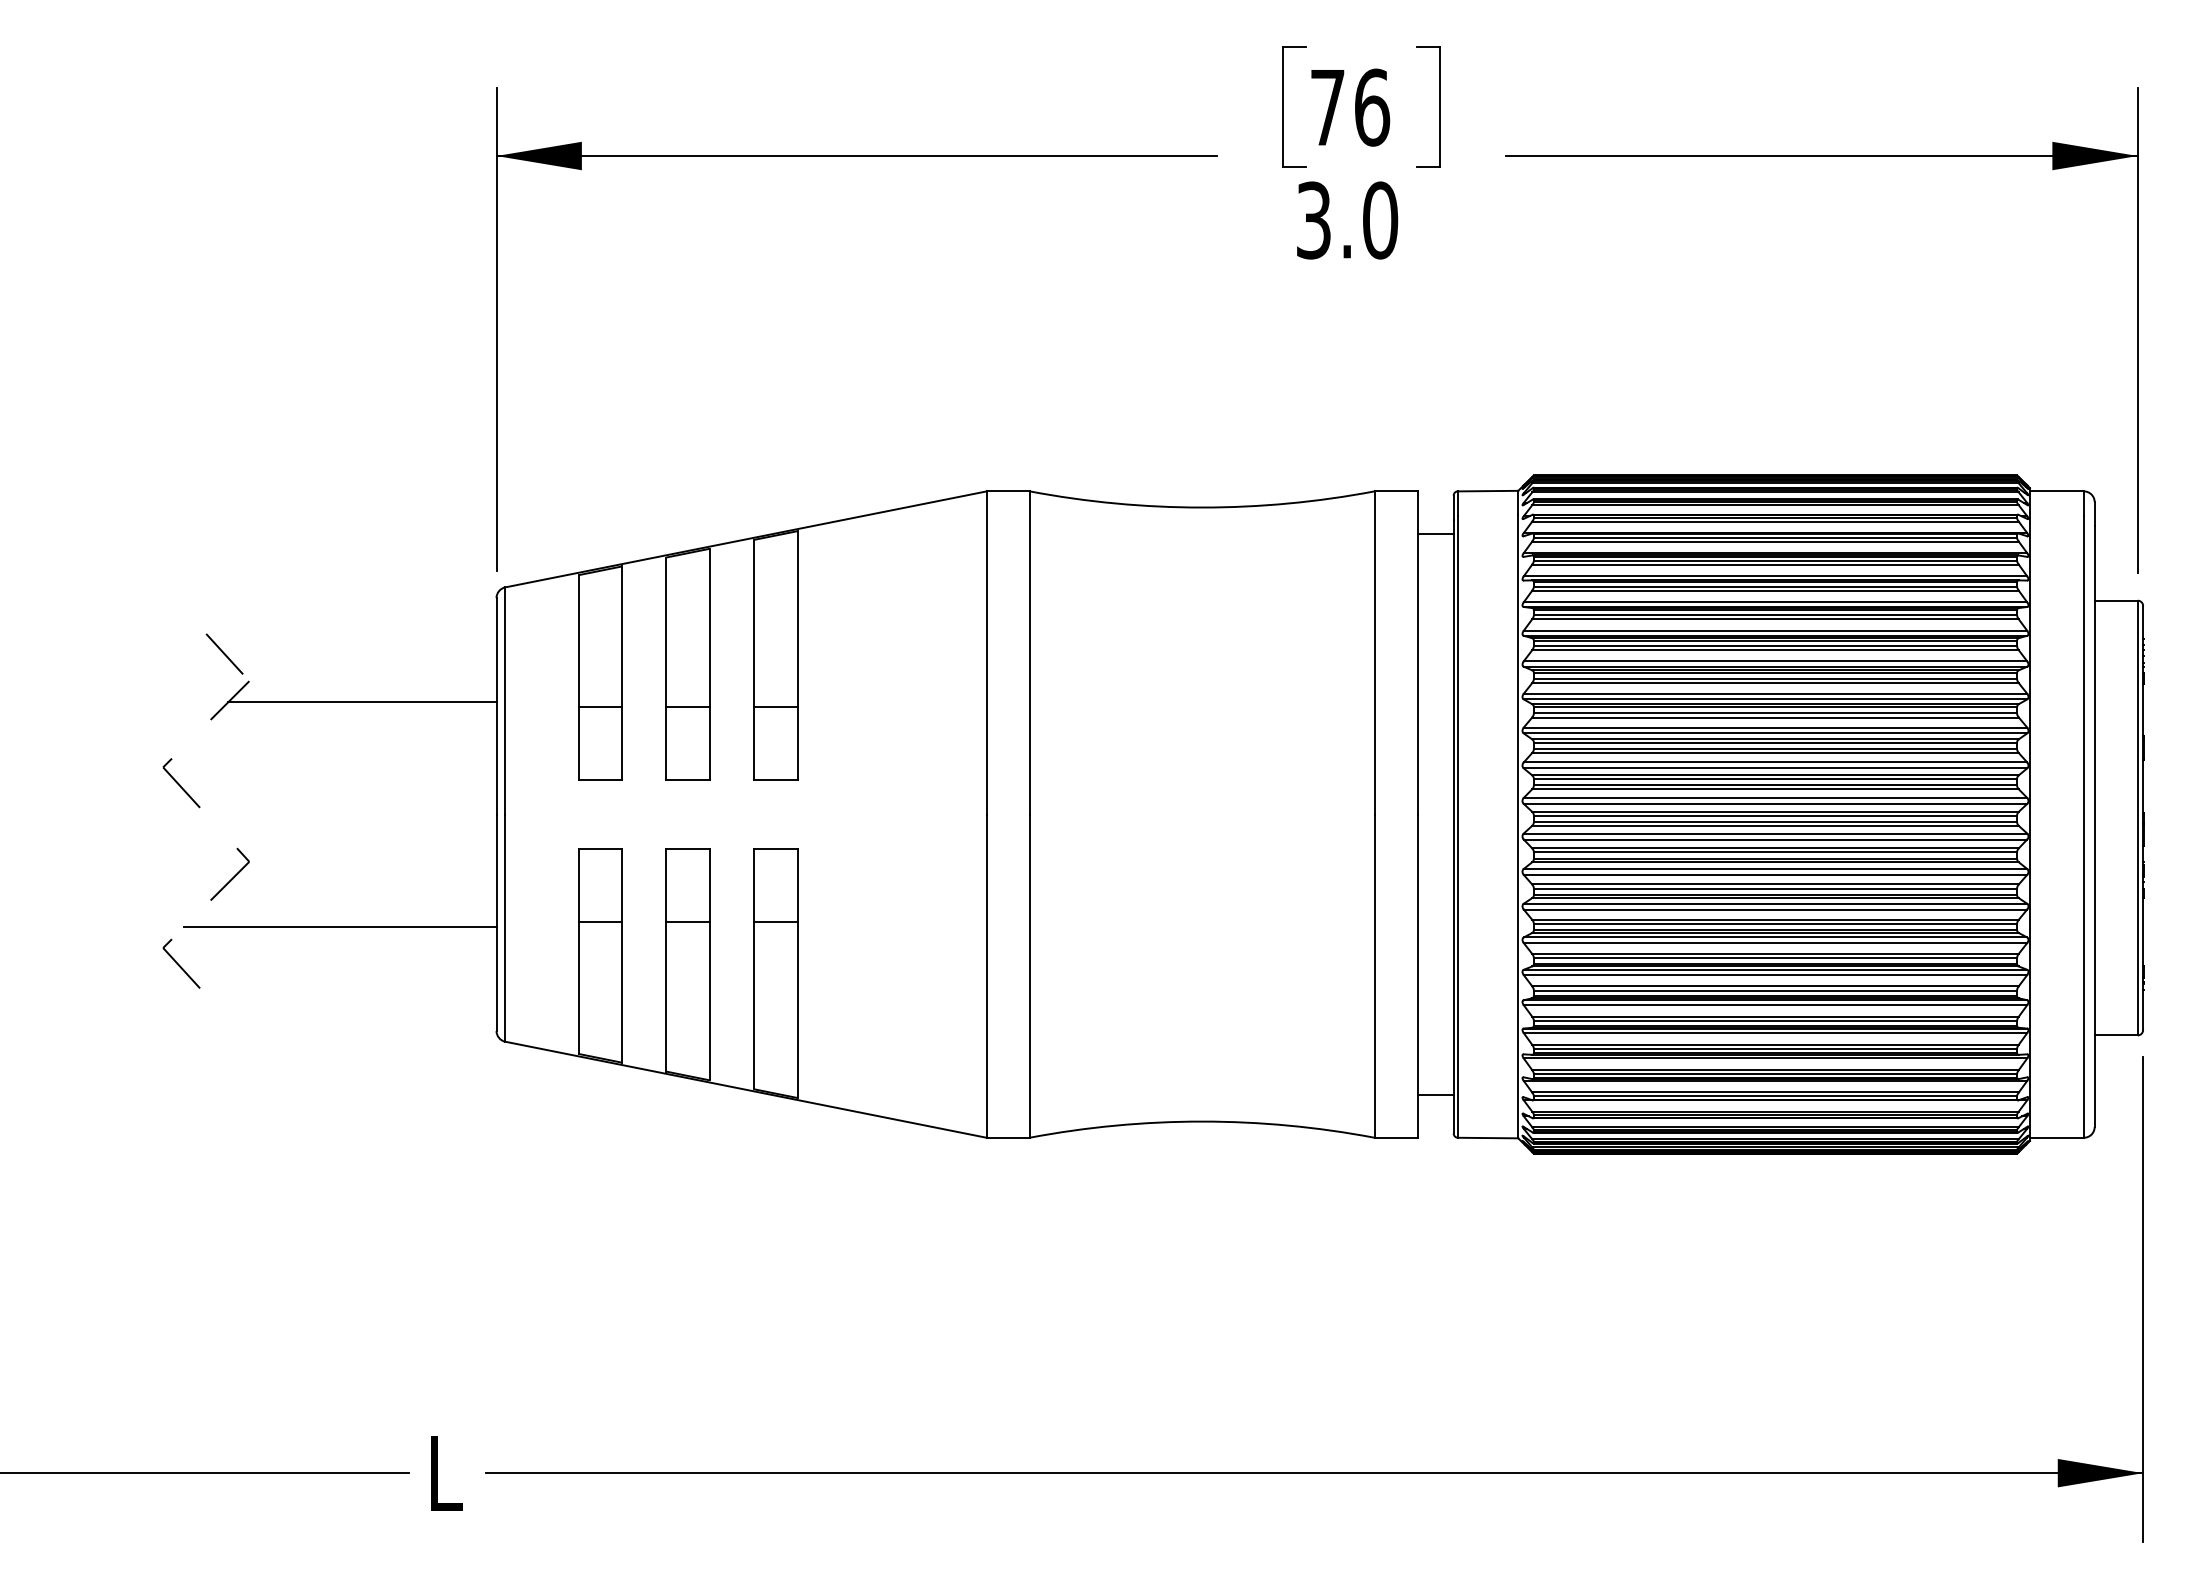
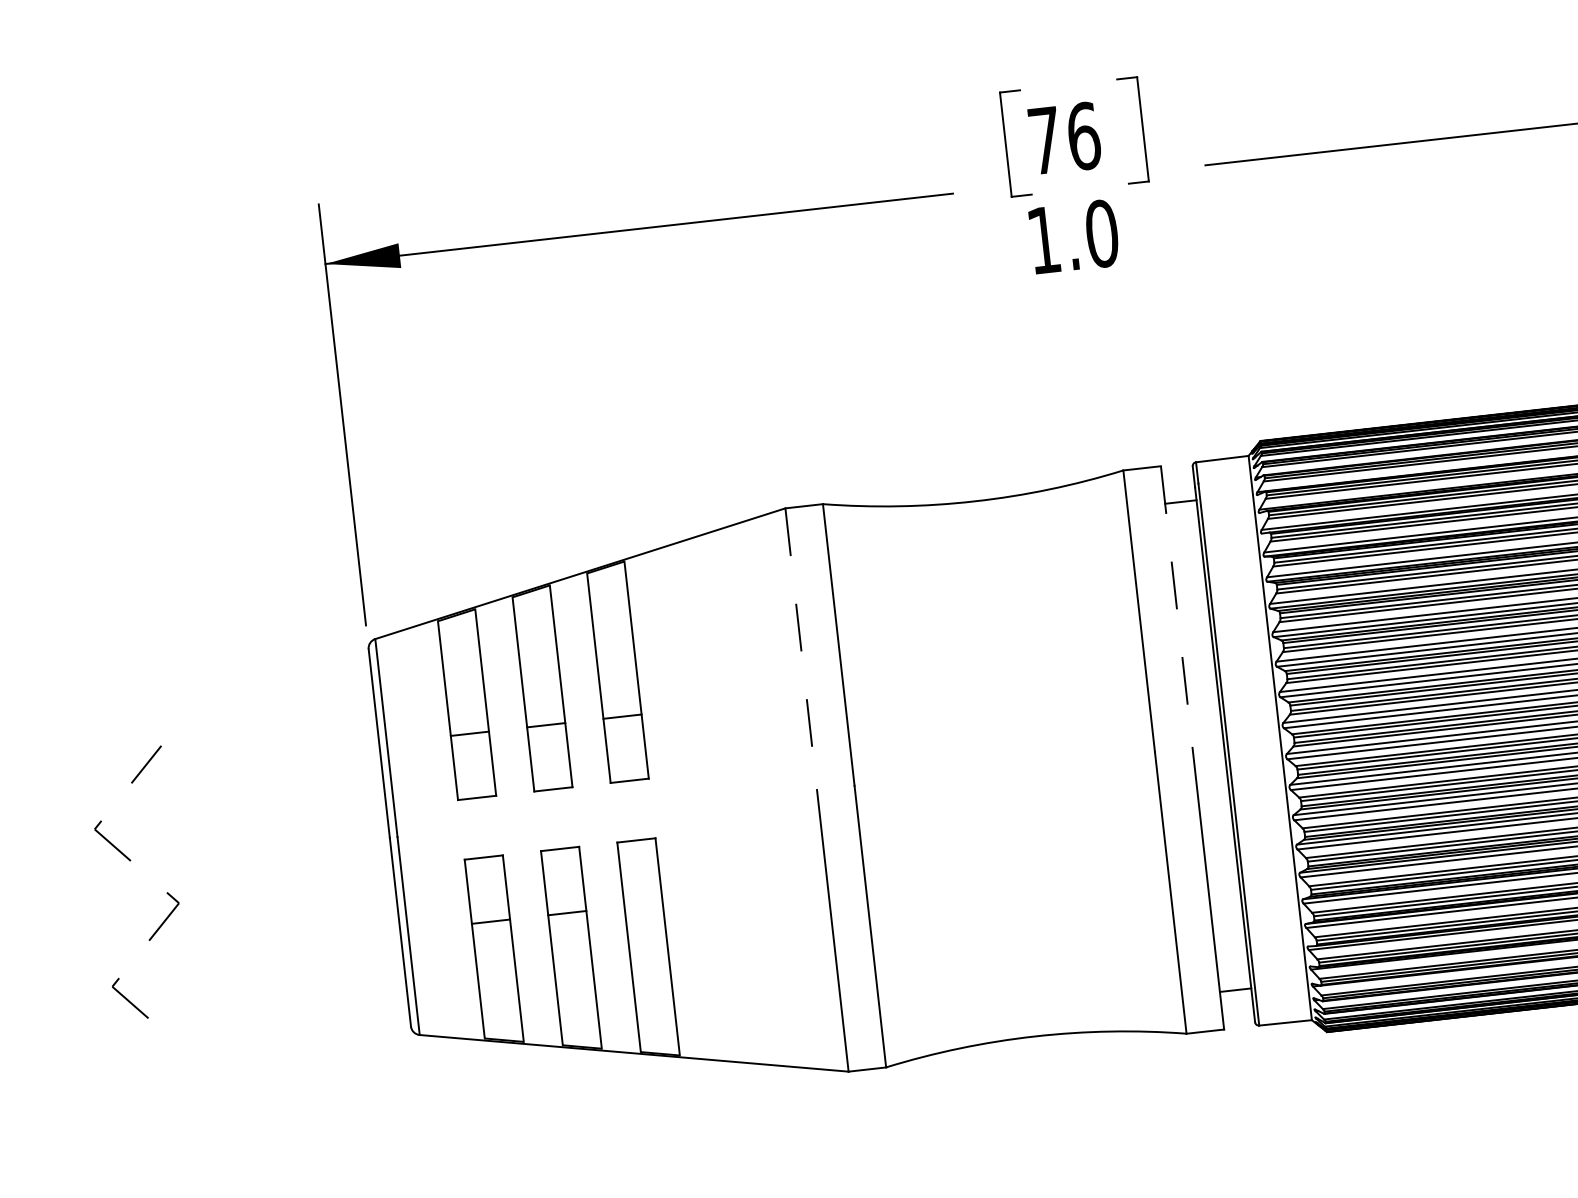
text: (1313, 220) -> (1043, 240), 3.0 -> 1.0
line: (986, 652) -> (800, 648), solid -> dashed
line: (1417, 652) -> (1176, 606), solid -> dashed
line: (224, 653) -> (137, 724), removed
line: (362, 702) -> (262, 753), removed
line: (775, 922) -> (643, 904), removed
line: (340, 926) -> (264, 950), removed

